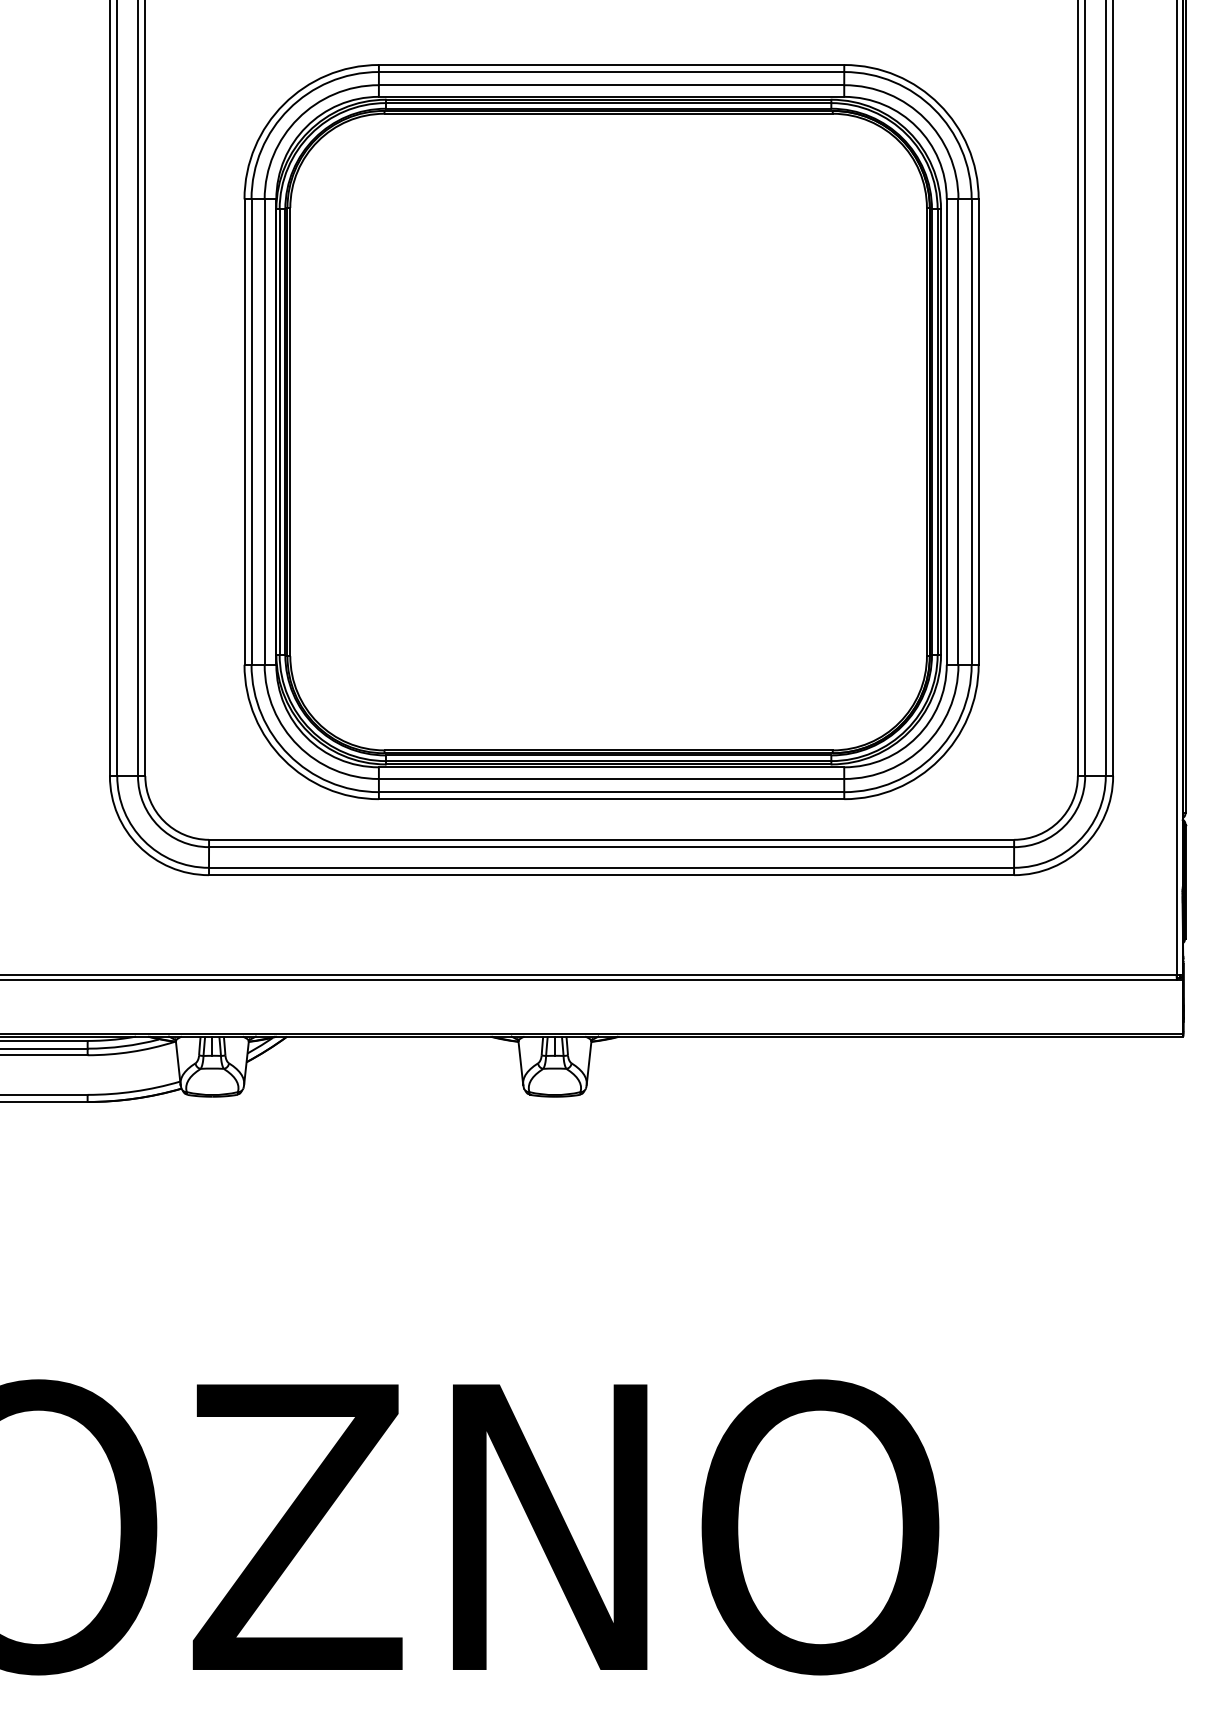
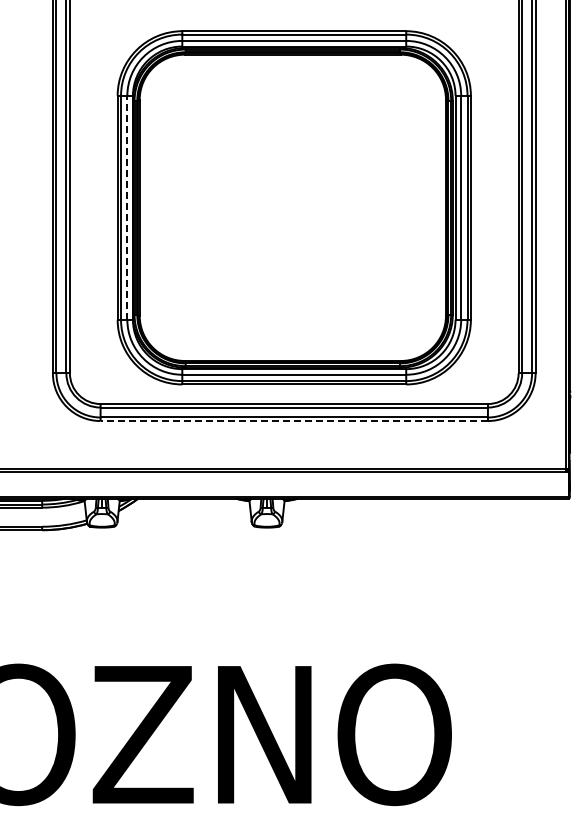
line: (264, 431) -> (127, 207), solid -> dashed
line: (612, 876) -> (294, 421), solid -> dashed

